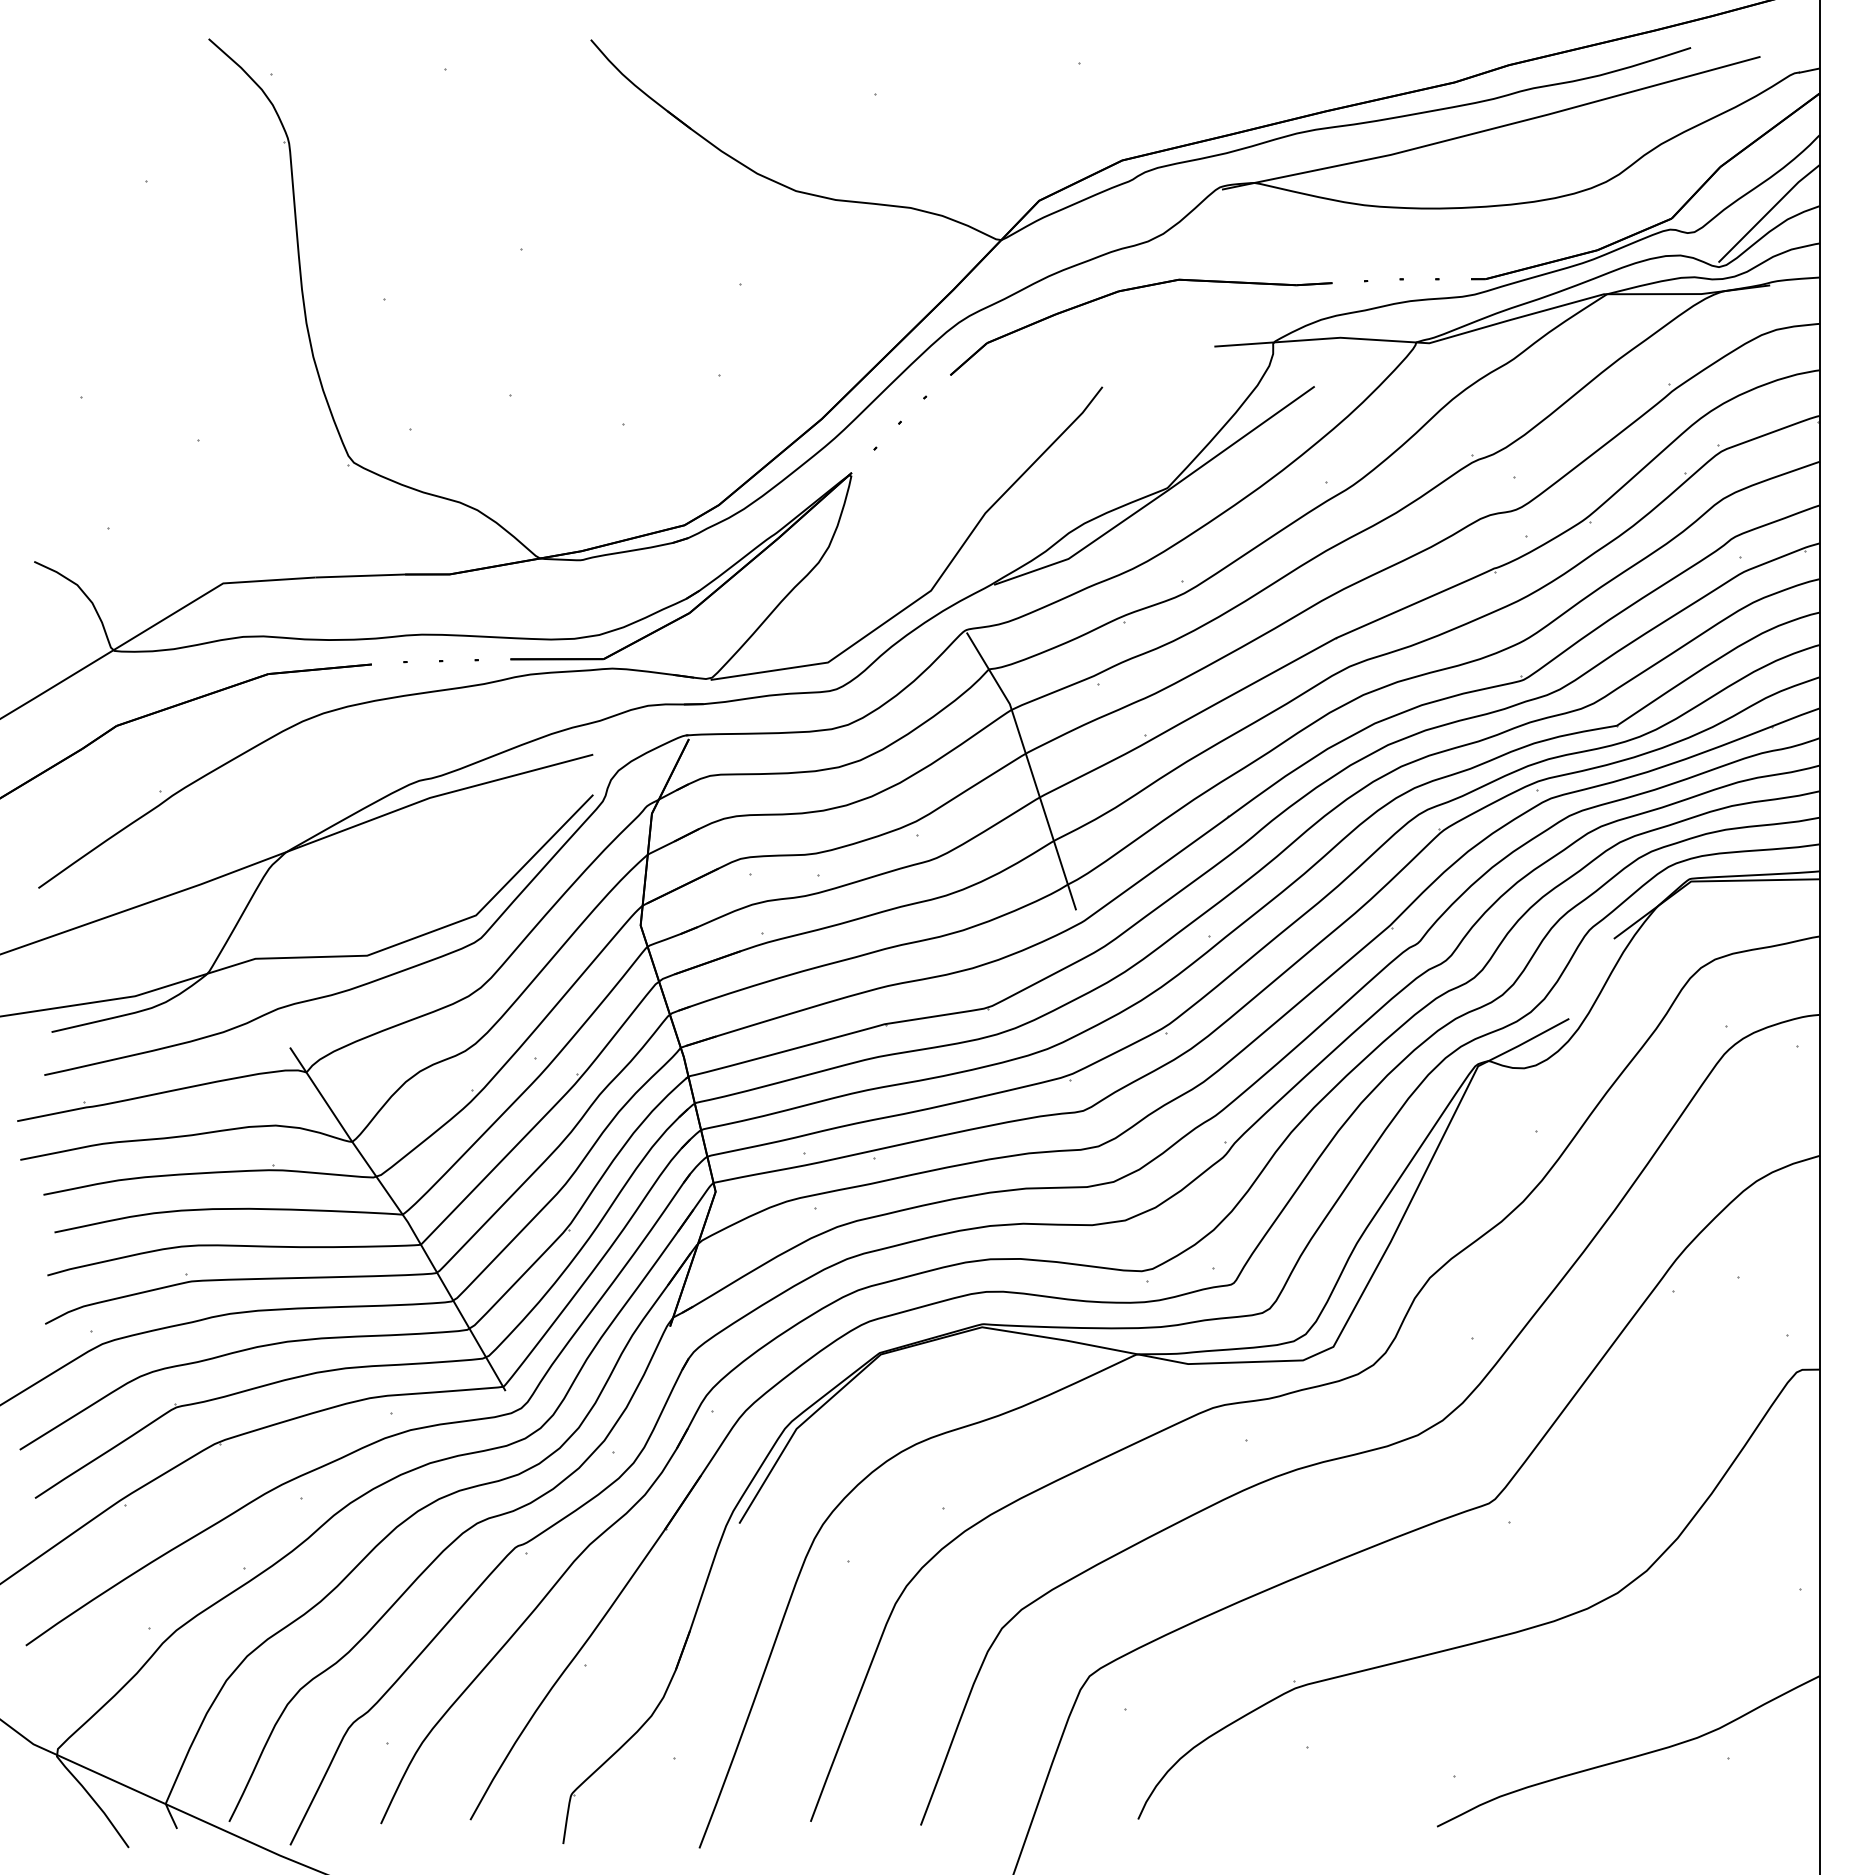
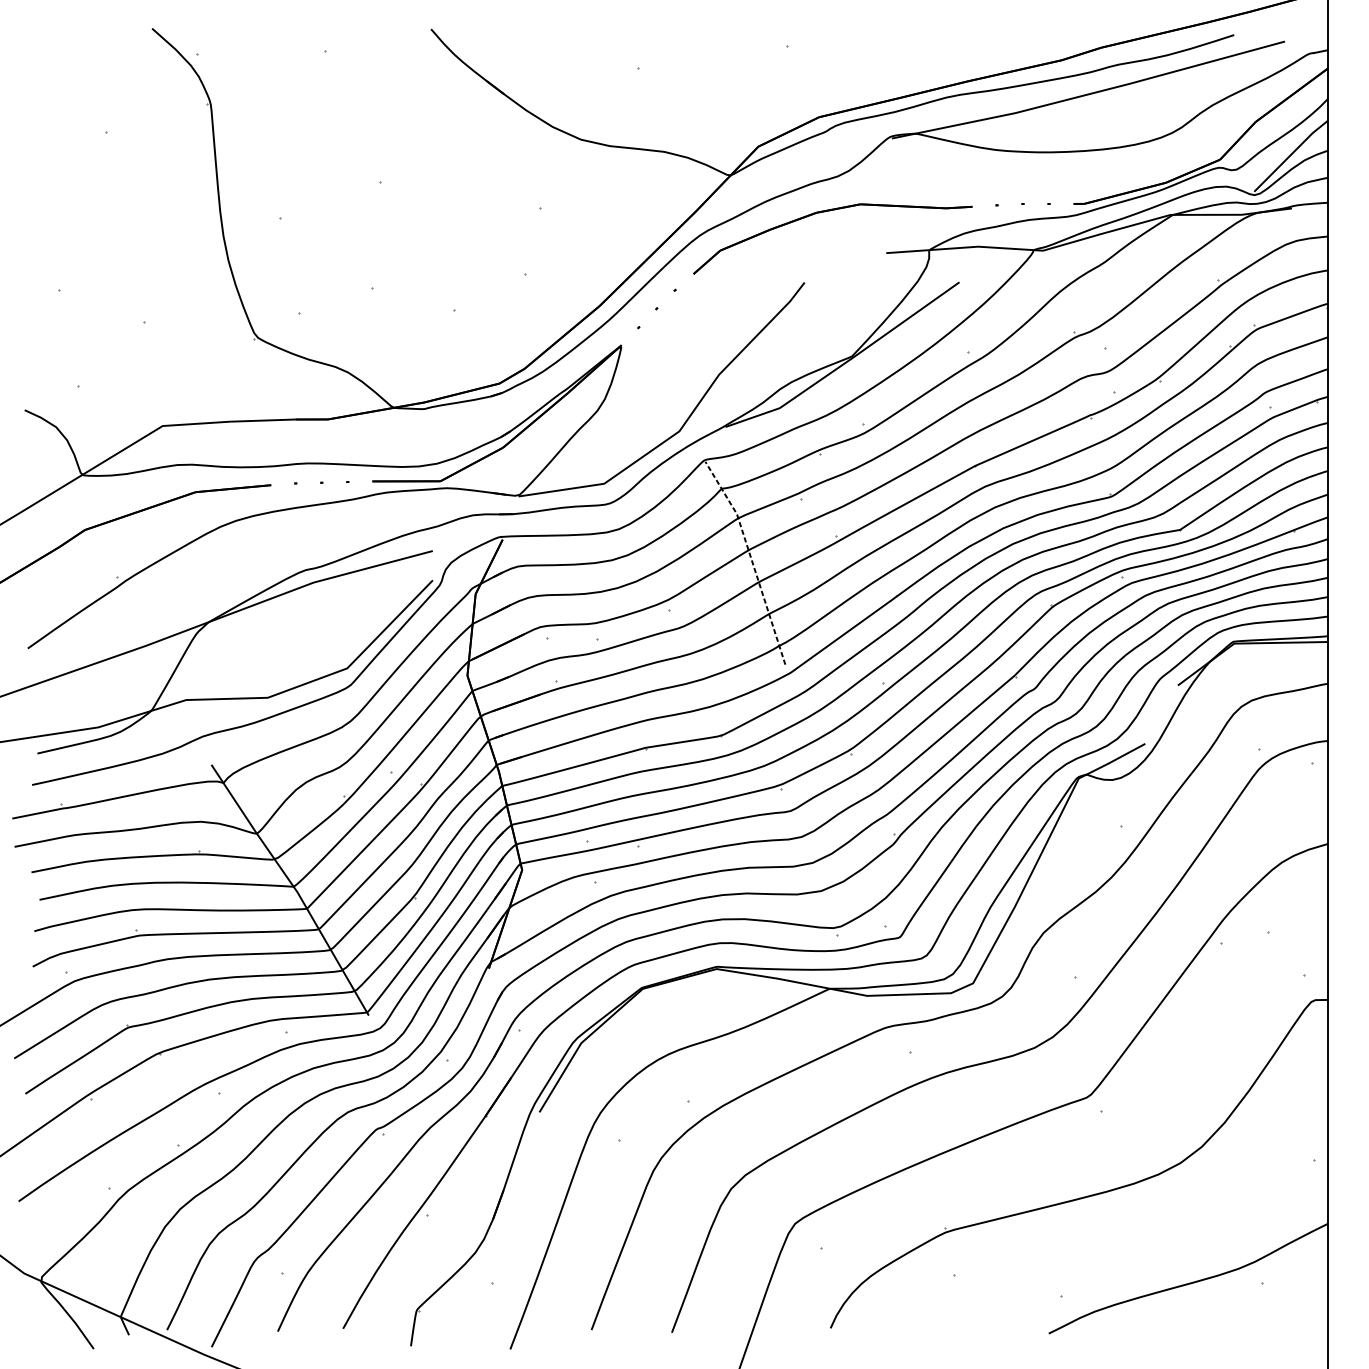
line: (1030, 766) -> (752, 559), solid -> dashed

